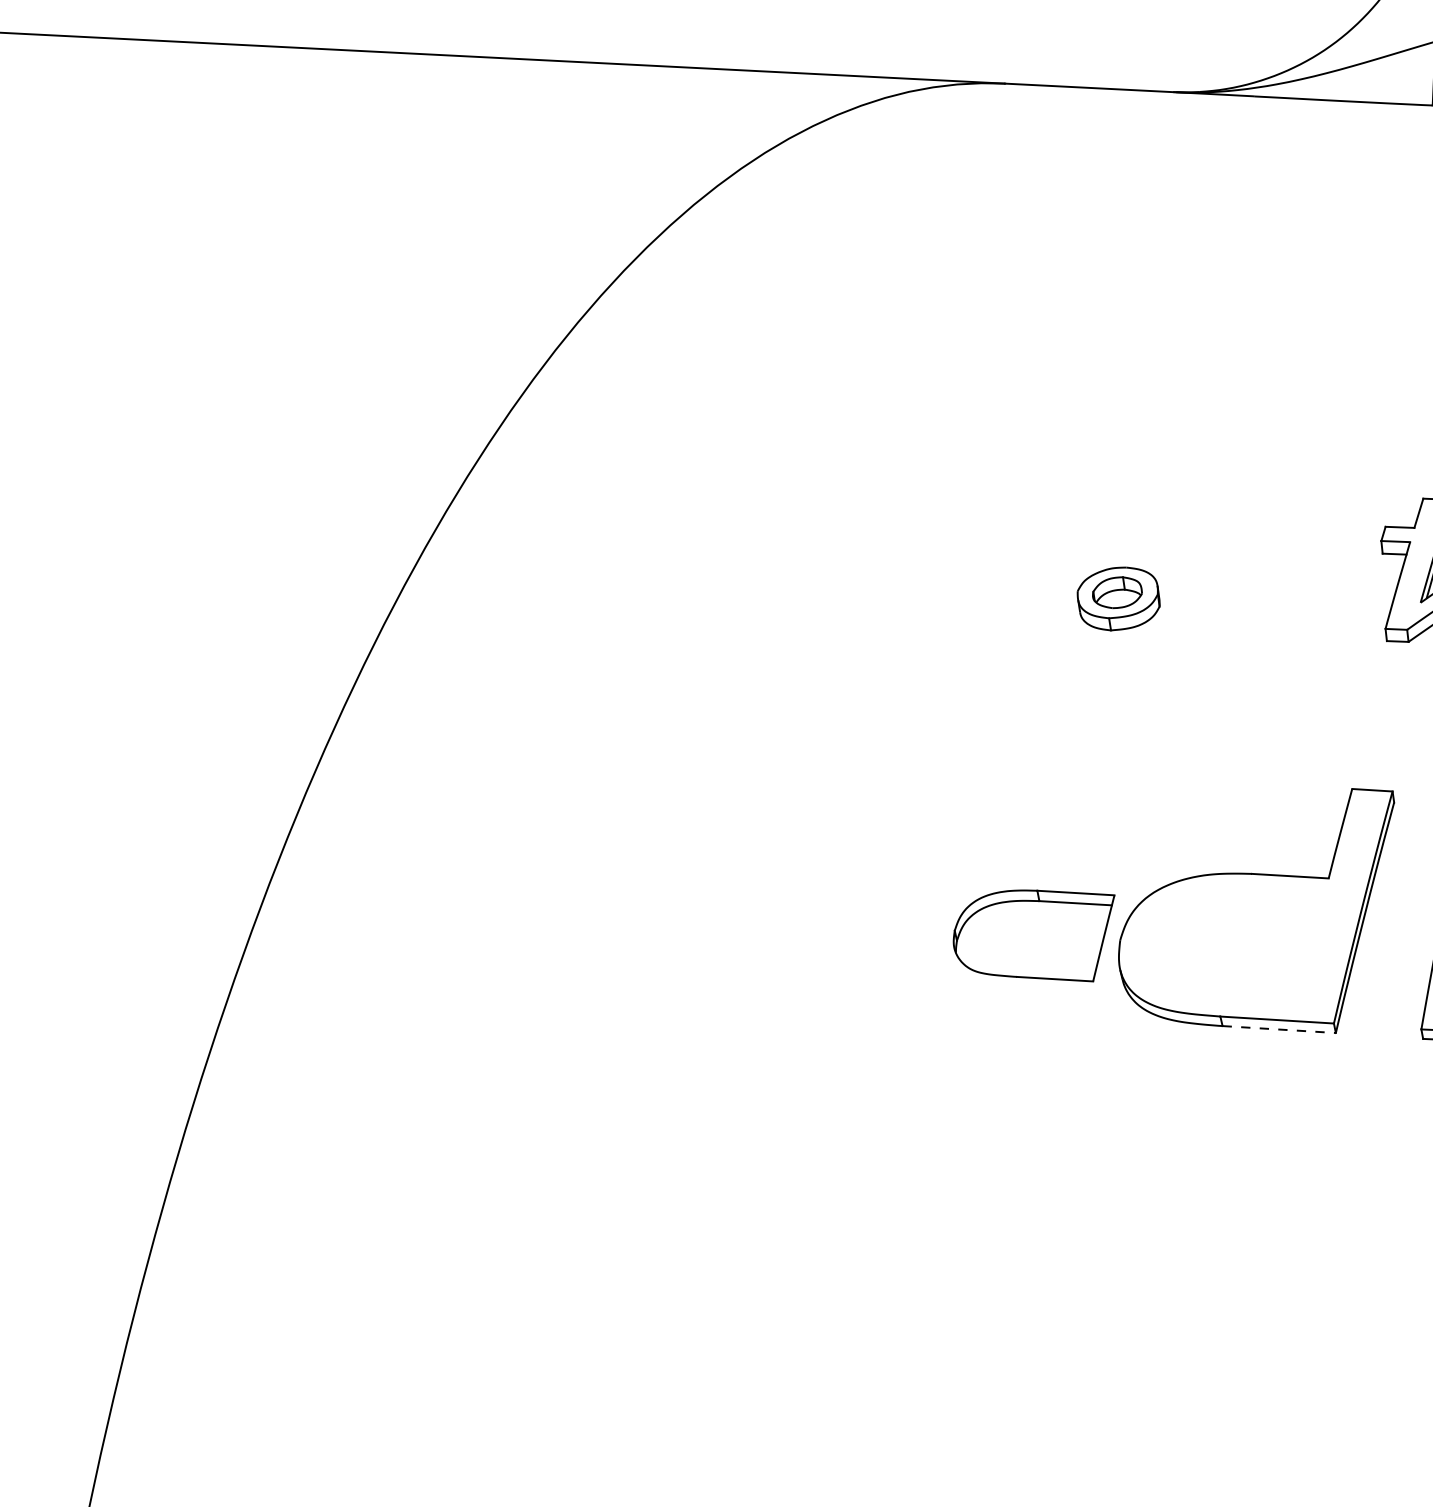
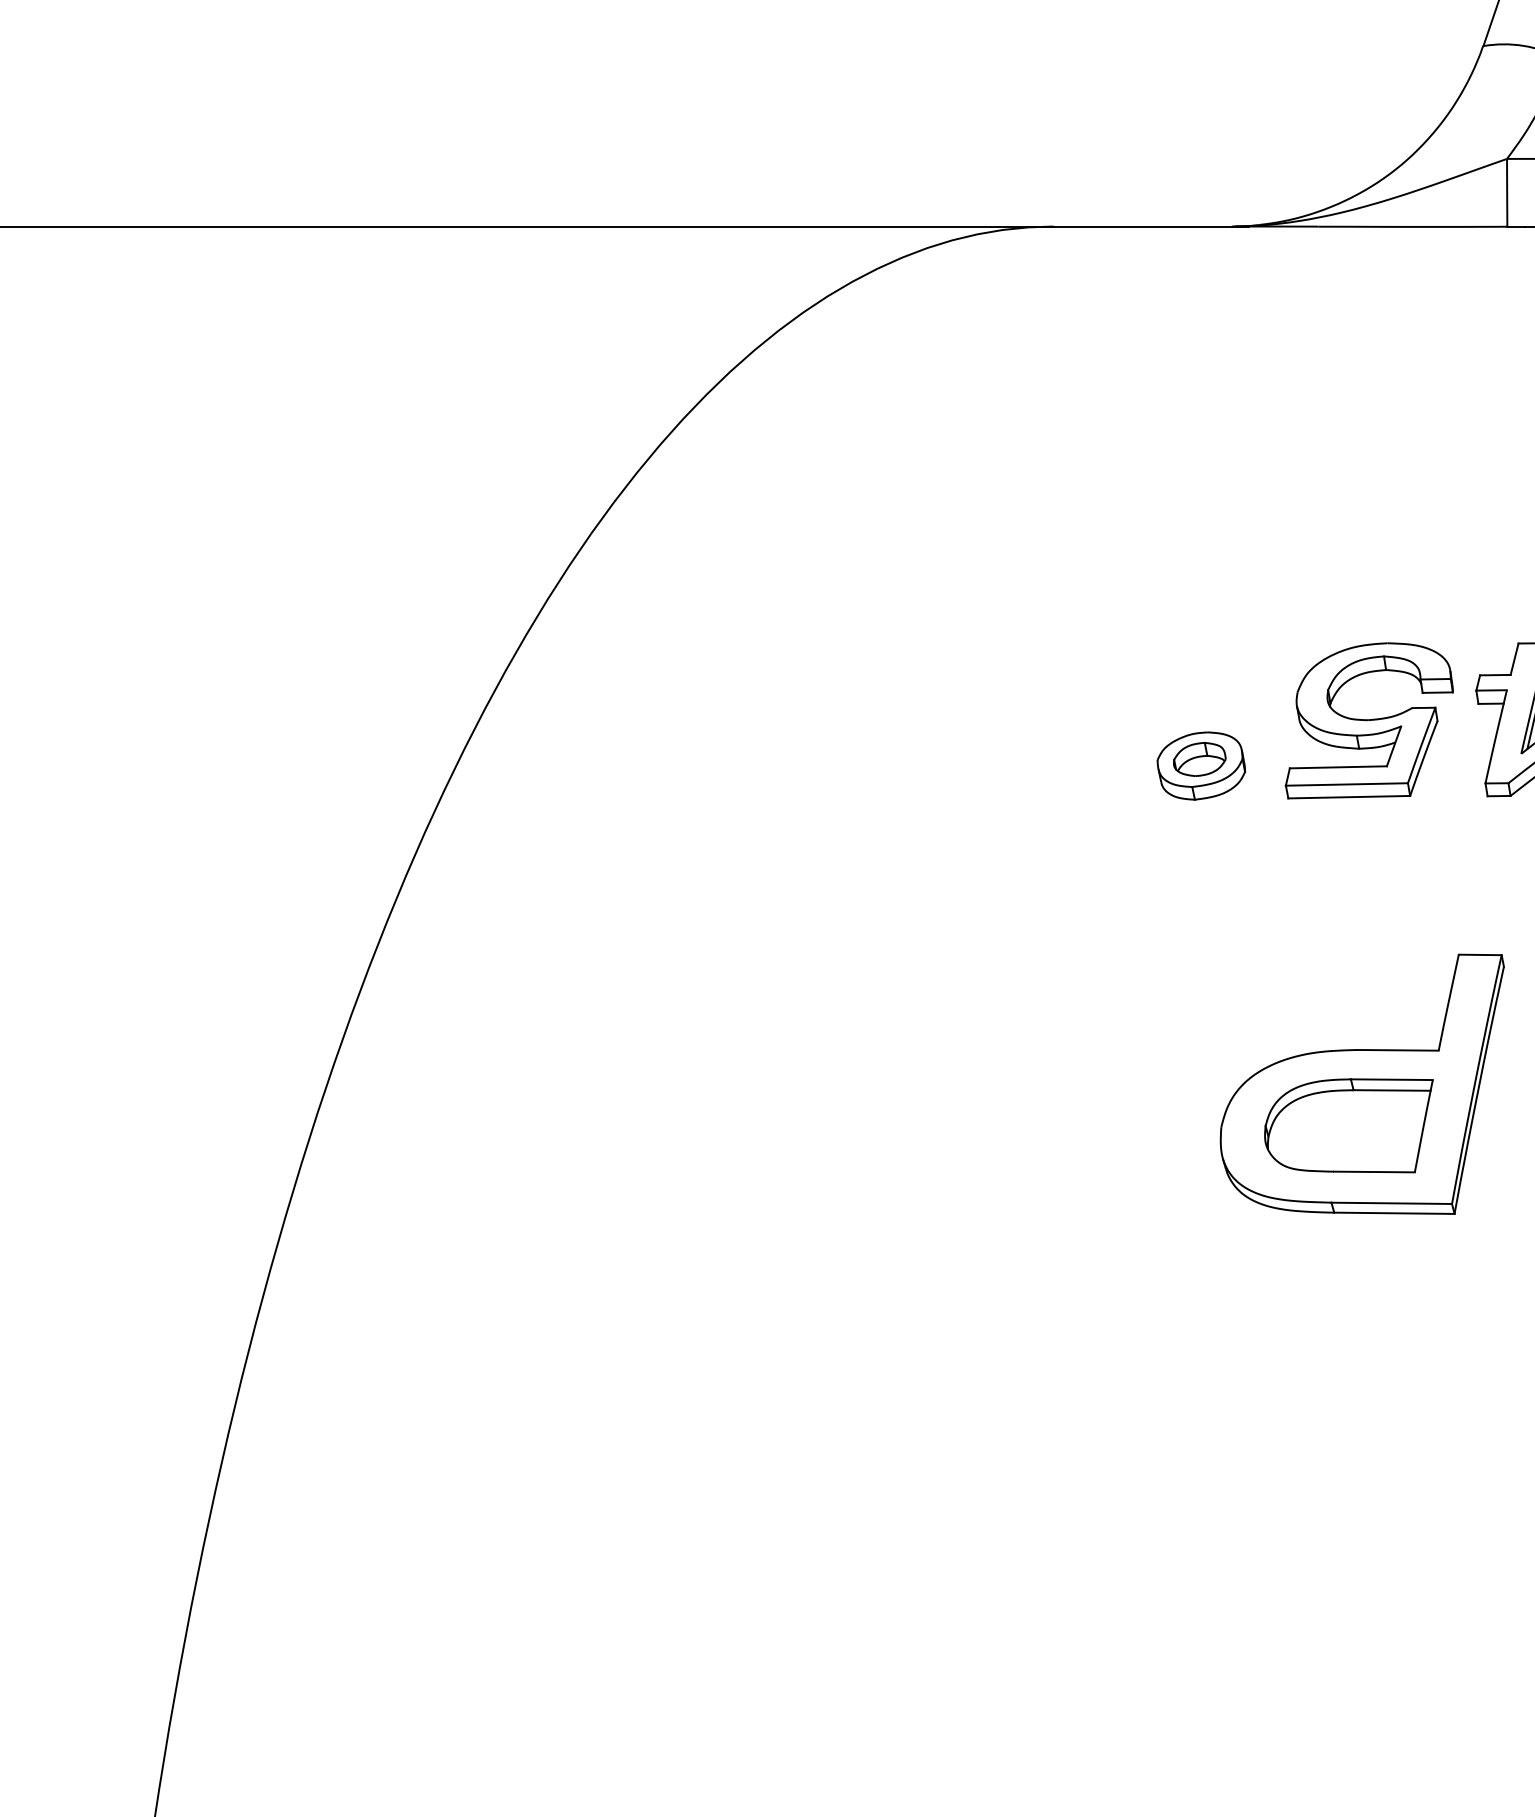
part: (1278, 564) -> (1368, 720), added
part: (1032, 934) -> (1348, 1125), moved
line: (1279, 1029) -> (1394, 1213), dashed -> solid

